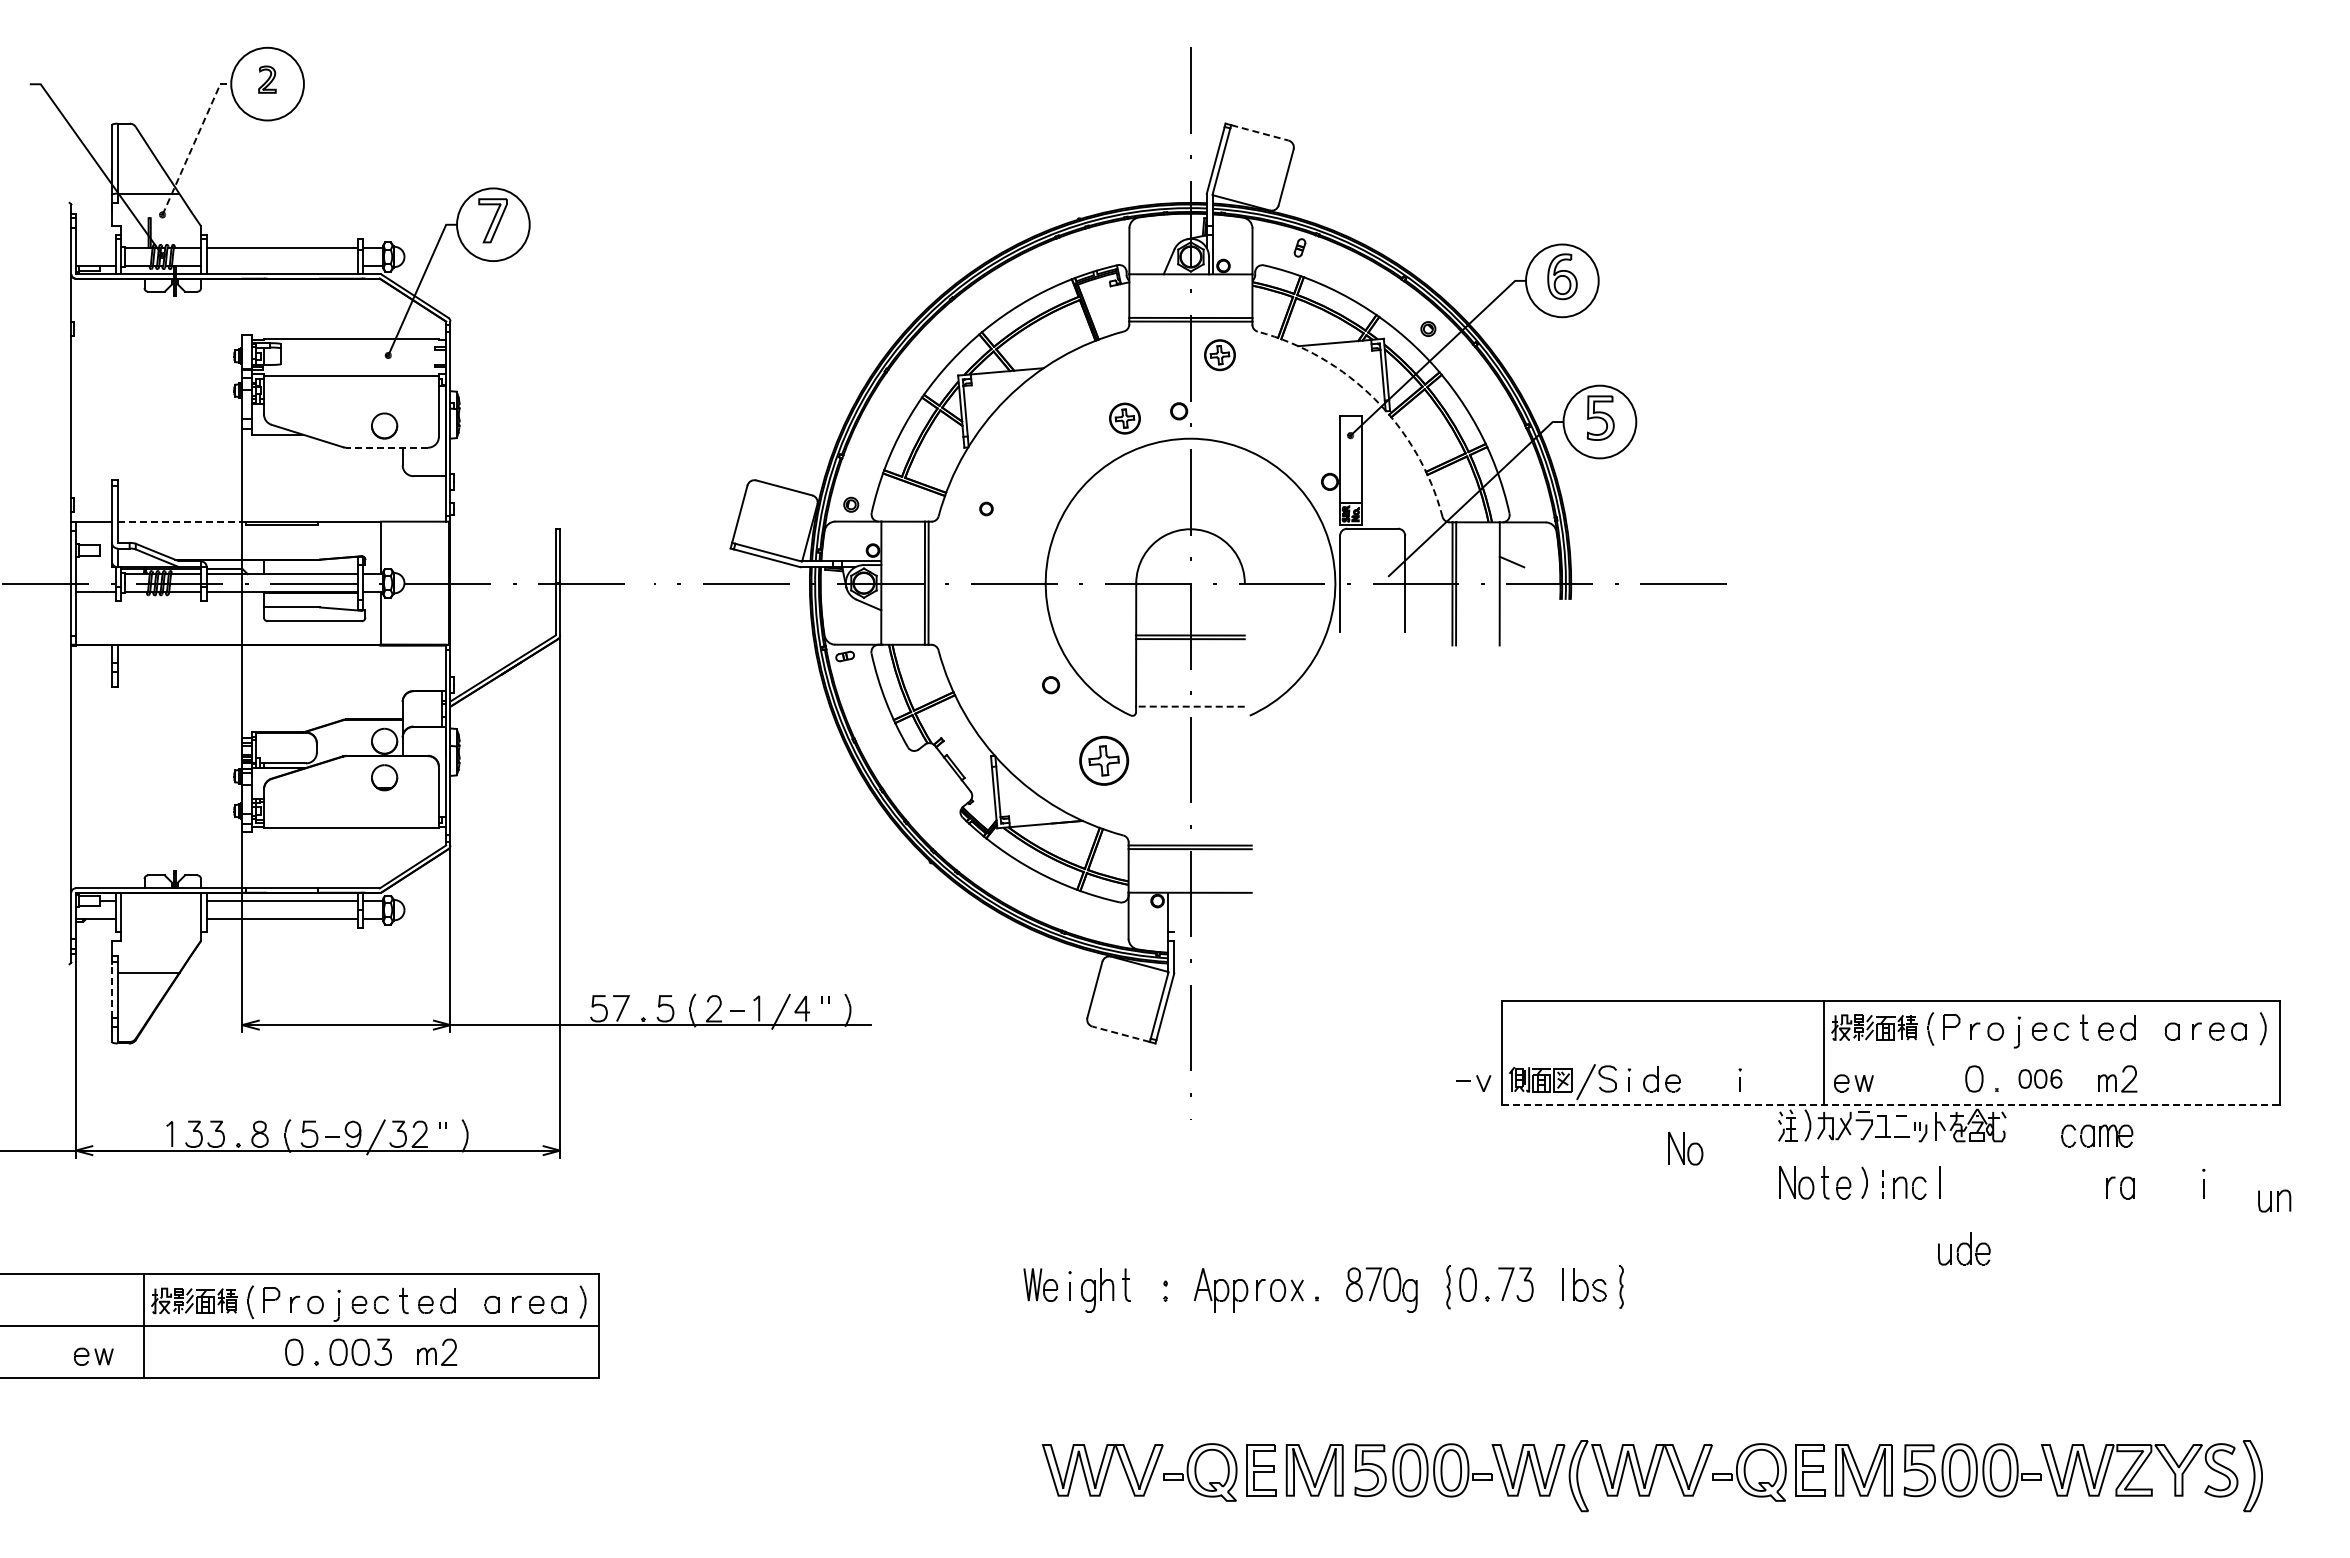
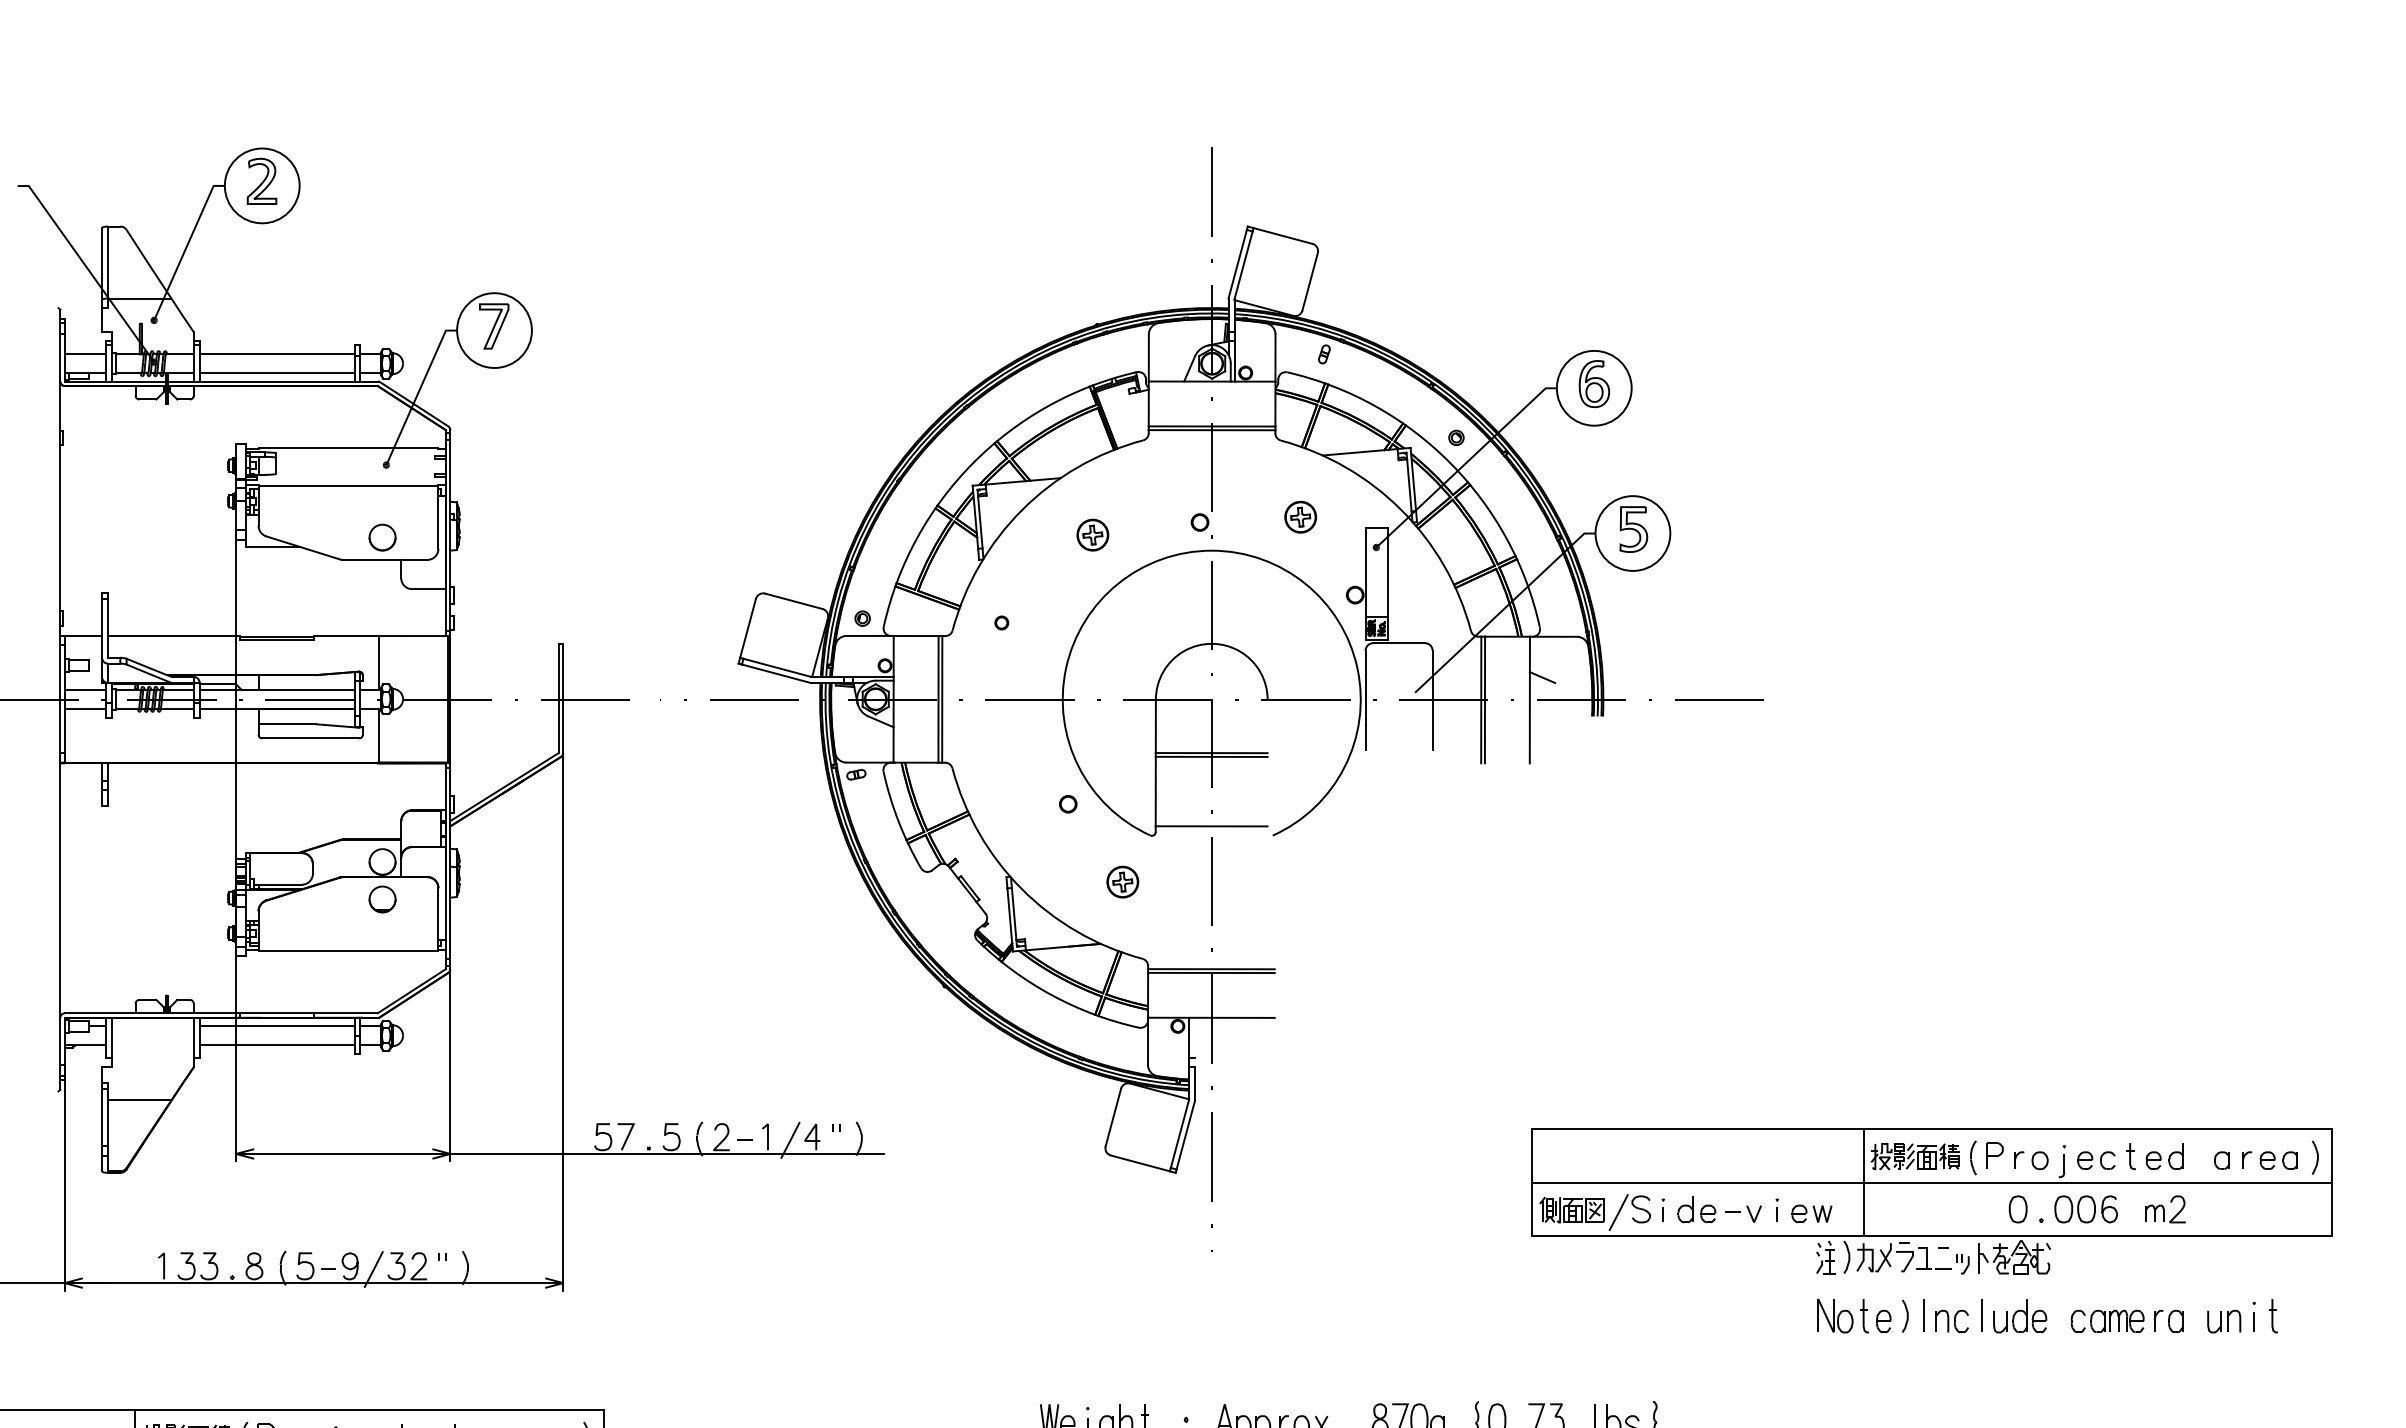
part: (267, 79) -> (262, 181), size x1.67
line: (1259, 132) -> (1282, 235), dashed -> solid
line: (194, 143) -> (187, 246), dashed -> solid
line: (95, 247) -> (85, 353), added
line: (282, 266) -> (277, 373), added
part: (1219, 355) -> (1300, 517), moved
arc: (1375, 399) -> (1402, 510), dashed -> solid
part: (1124, 418) -> (1092, 535), moved
line: (387, 447) -> (385, 559), dashed -> solid
line: (181, 521) -> (173, 635), dashed -> solid
line: (95, 574) -> (85, 690), added
line: (1189, 706) -> (1210, 826), dashed -> solid
part: (1103, 760) -> (1122, 881), size x0.62
line: (111, 989) -> (101, 1117), dashed -> solid
line: (1121, 1034) -> (1140, 1163), dashed -> solid
line: (1890, 1052) -> (1931, 1182), added
part: (2040, 1078) -> (2086, 1208), size x1.43
part: (1473, 1083) -> (1743, 1214), moved
part: (1853, 1083) -> (1811, 1214), moved
line: (1890, 1104) -> (1931, 1235), dashed -> solid
part: (2097, 1135) -> (2107, 1321), moved
part: (1685, 1148) -> (1720, 1280), removed
line: (1882, 1181) -> (1923, 1314), dashed -> solid
part: (2222, 1182) -> (2273, 1315), added
part: (2274, 1200) -> (2224, 1321), moved
part: (1964, 1248) -> (2020, 1315), moved

